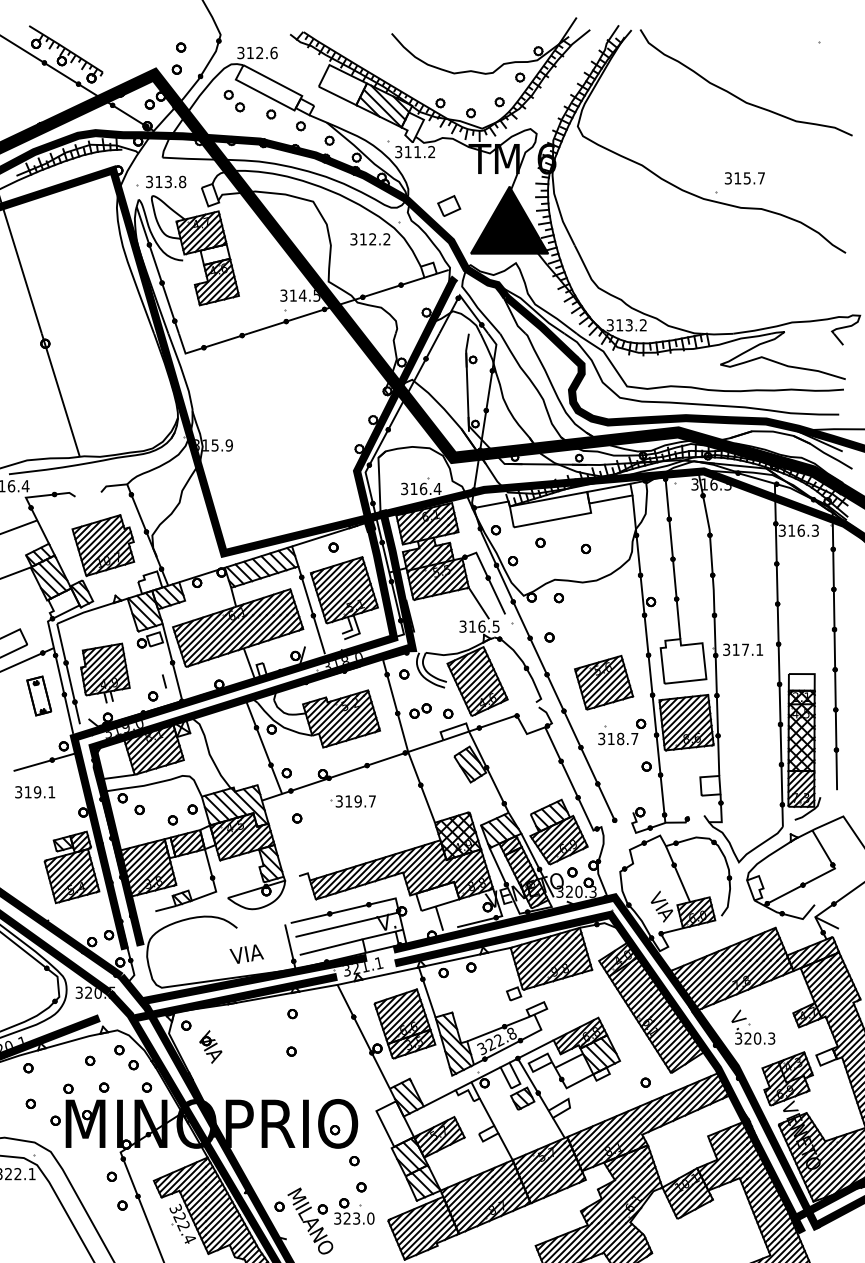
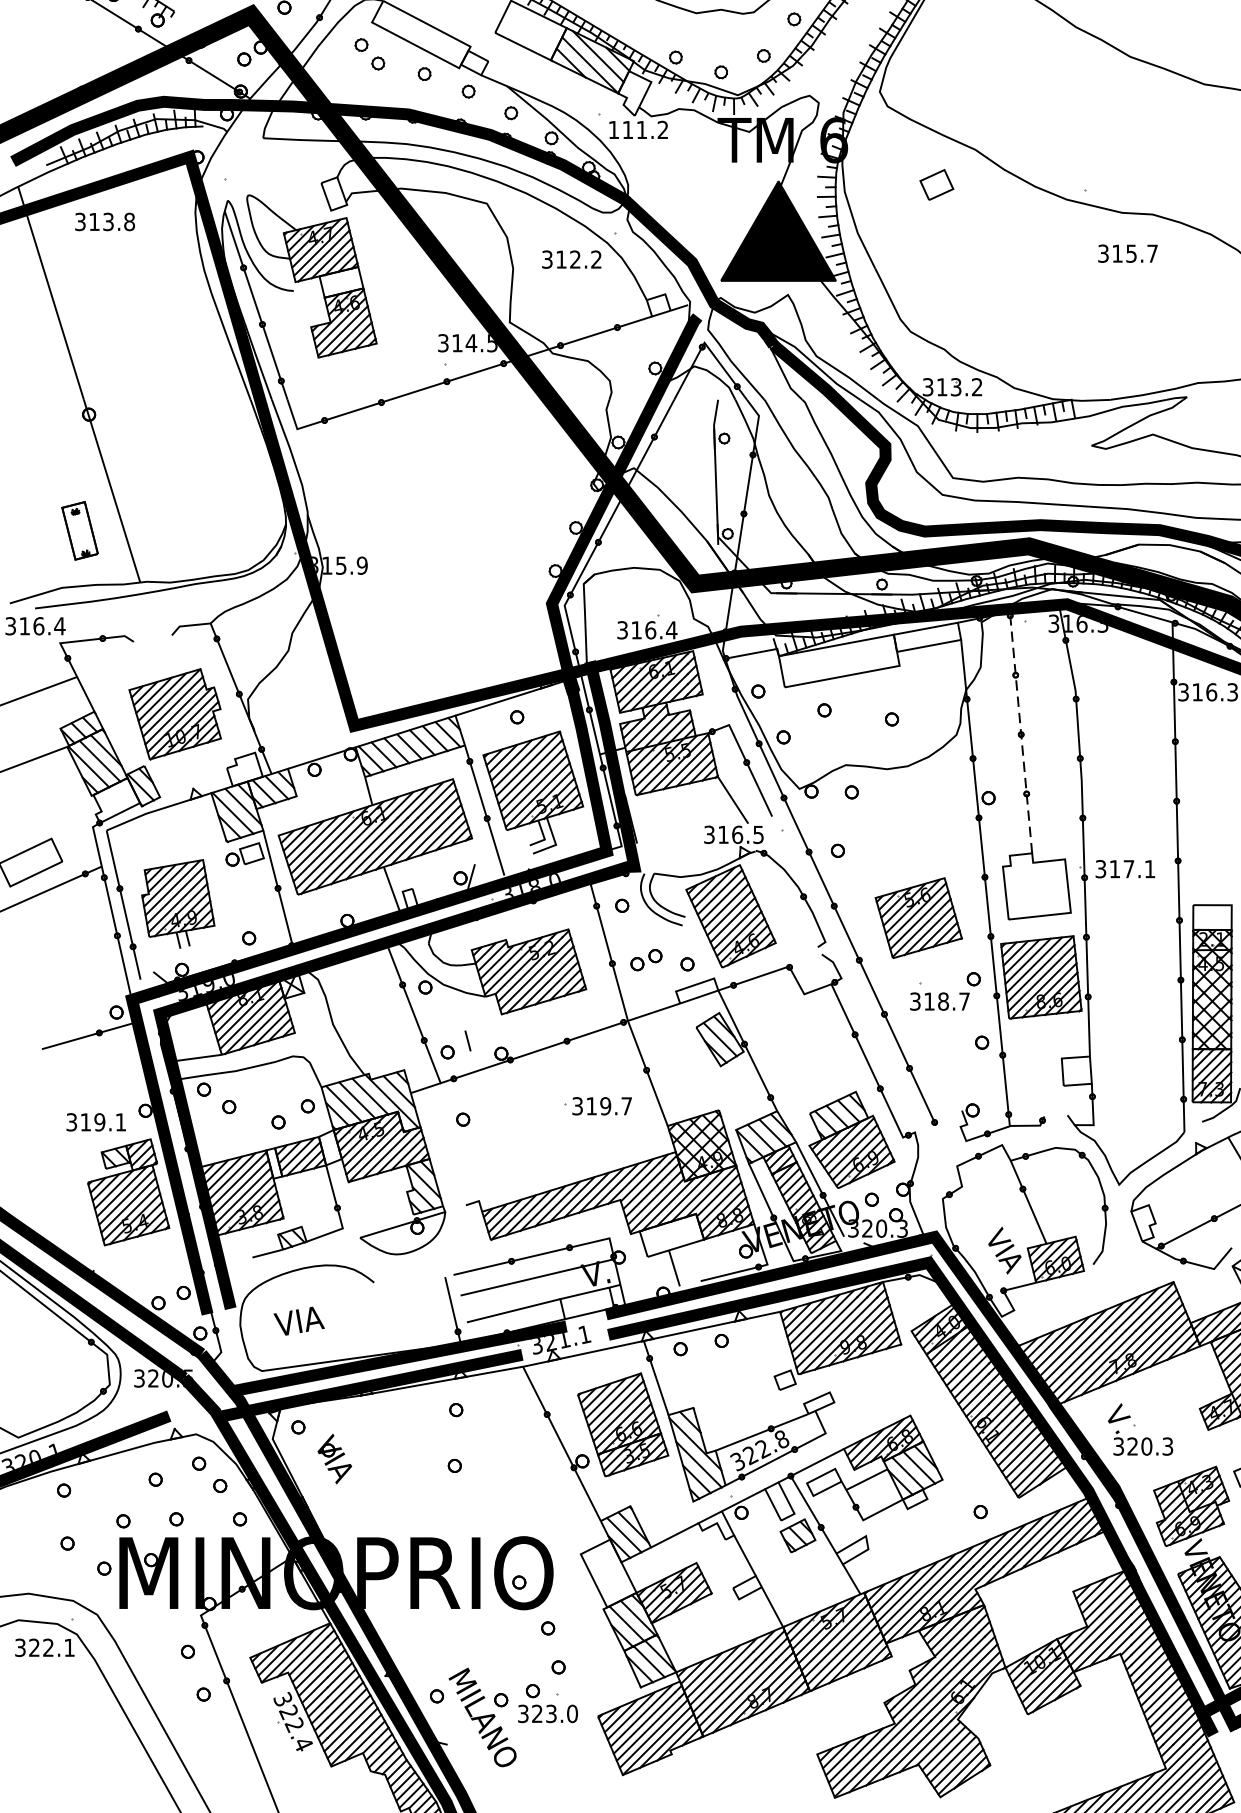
text: (398, 151) -> (613, 129), 311.2 -> 111.2
text: (744, 178) -> (1127, 253), moved
text: (166, 181) -> (105, 221), moved
part: (449, 205) -> (937, 184), moved
line: (672, 557) -> (1020, 732), solid -> dashed
line: (164, 681) -> (468, 1040), moved
part: (39, 695) -> (80, 530), moved
text: (35, 792) -> (96, 1122), moved
part: (352, 801) -> (597, 1106), moved
text: (246, 953) -> (298, 1320), moved

